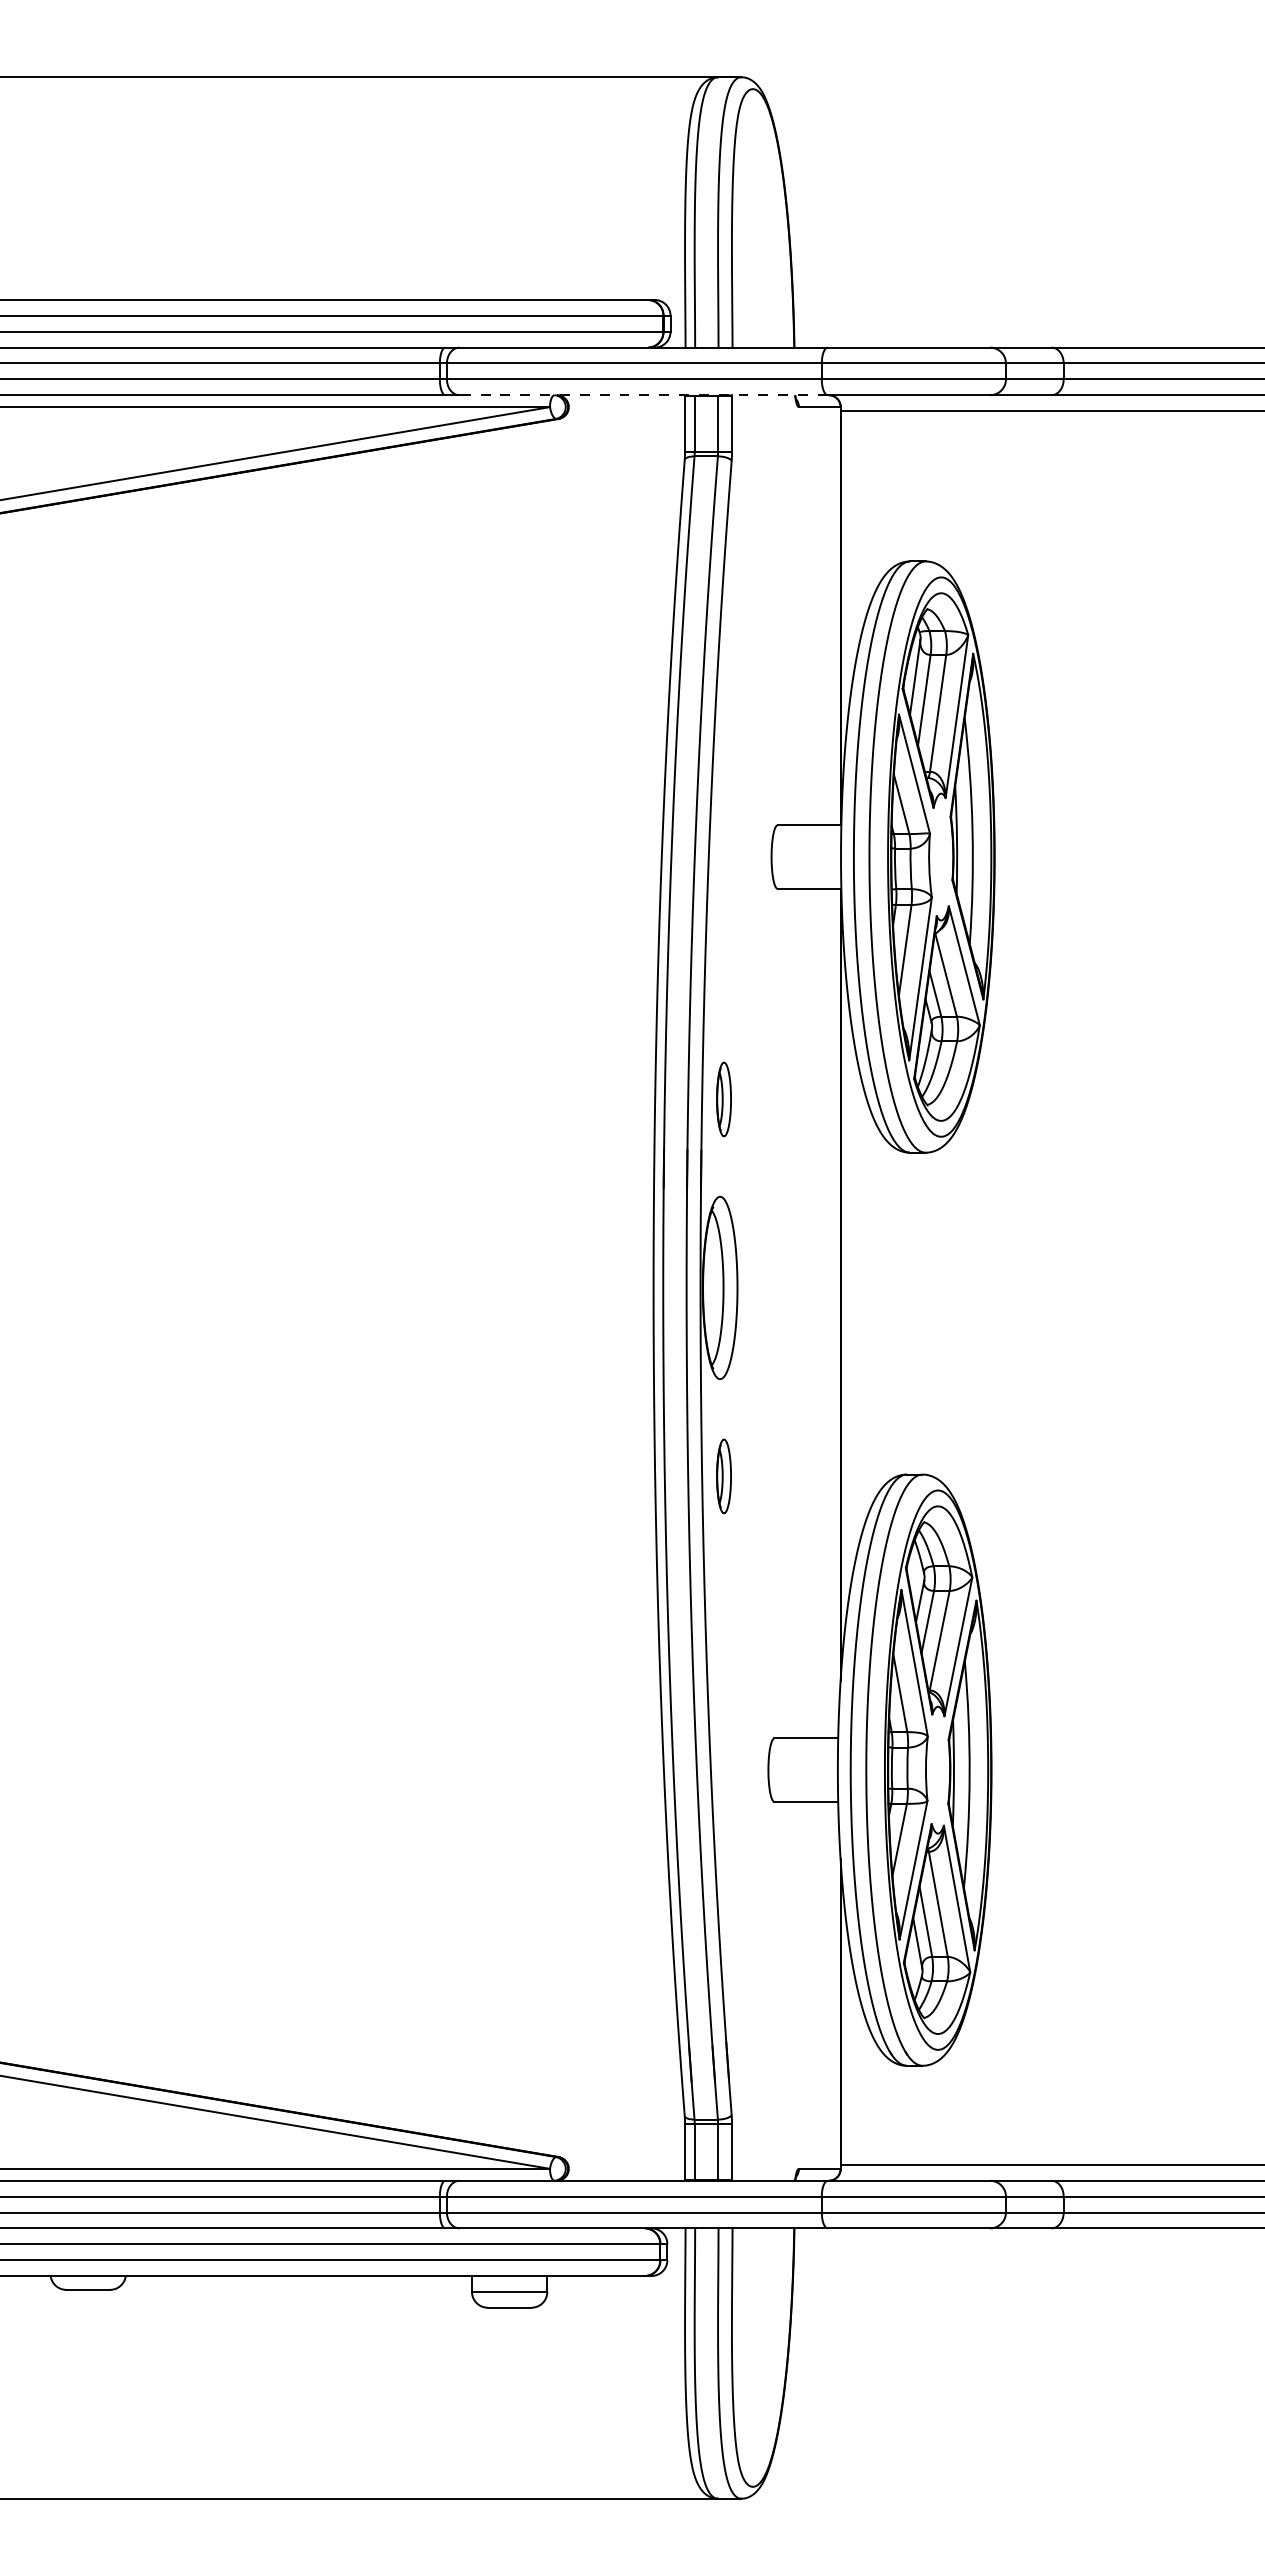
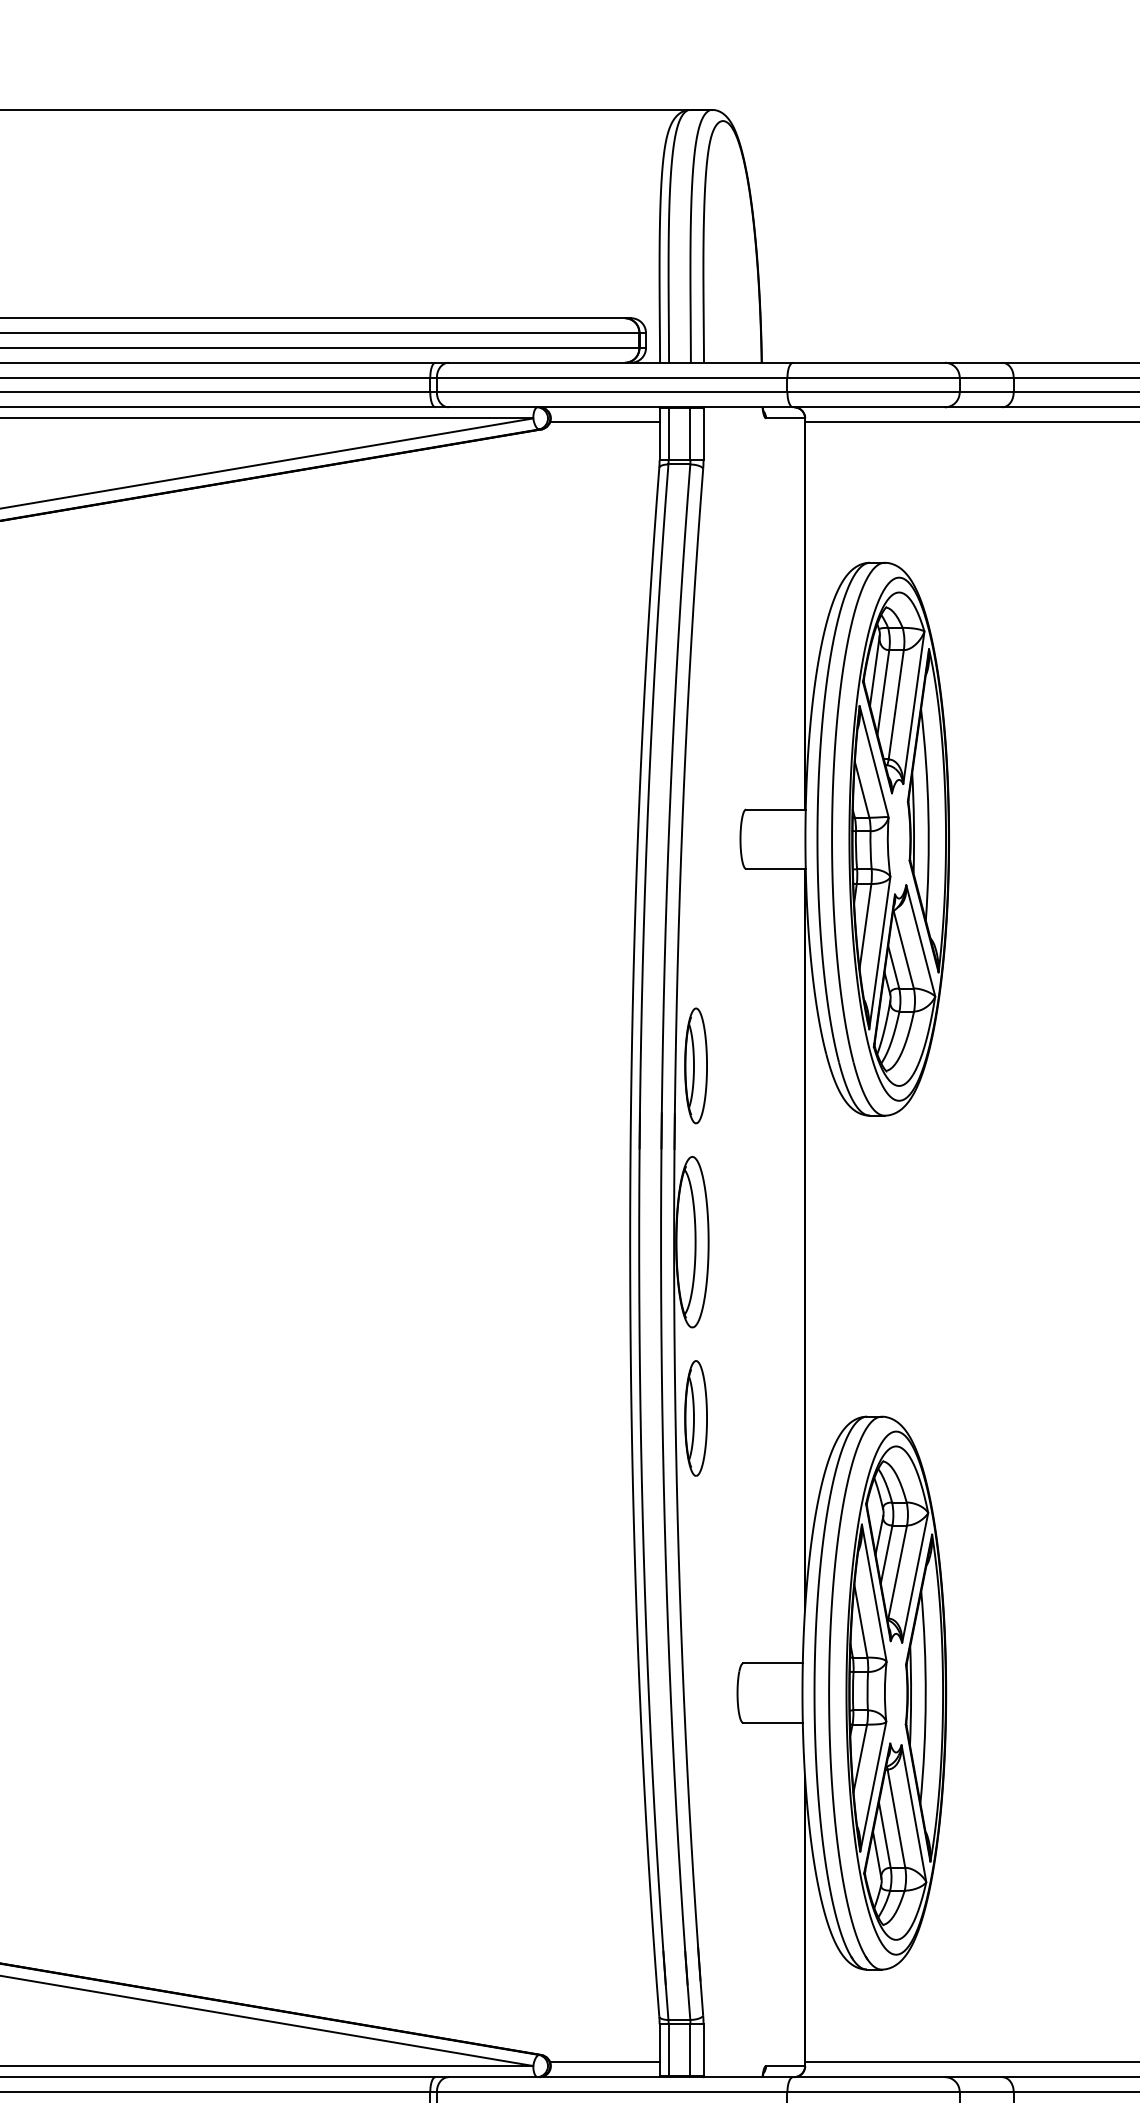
line: (643, 395) -> (620, 407), dashed -> solid
line: (626, 411) -> (604, 422), added
part: (723, 1099) -> (695, 1065), size x1.67
part: (723, 1476) -> (695, 1418), size x1.67
line: (626, 2164) -> (604, 2061), added

